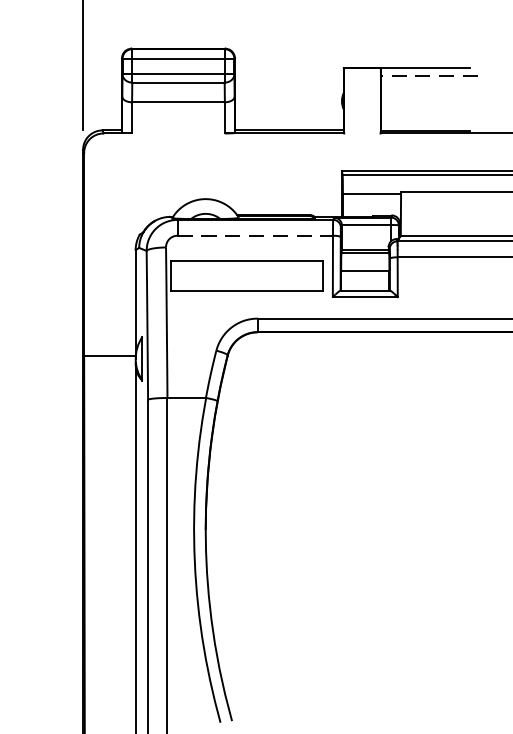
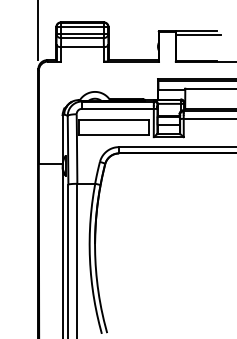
line: (427, 77) -> (197, 35), dashed -> solid
line: (254, 234) -> (117, 108), dashed -> solid

